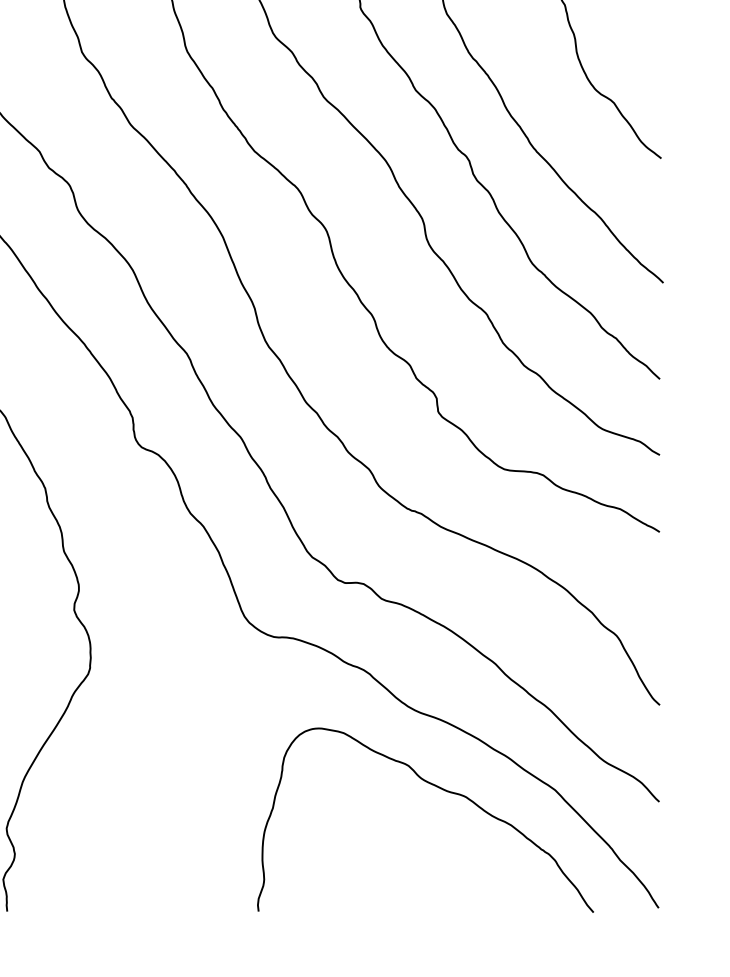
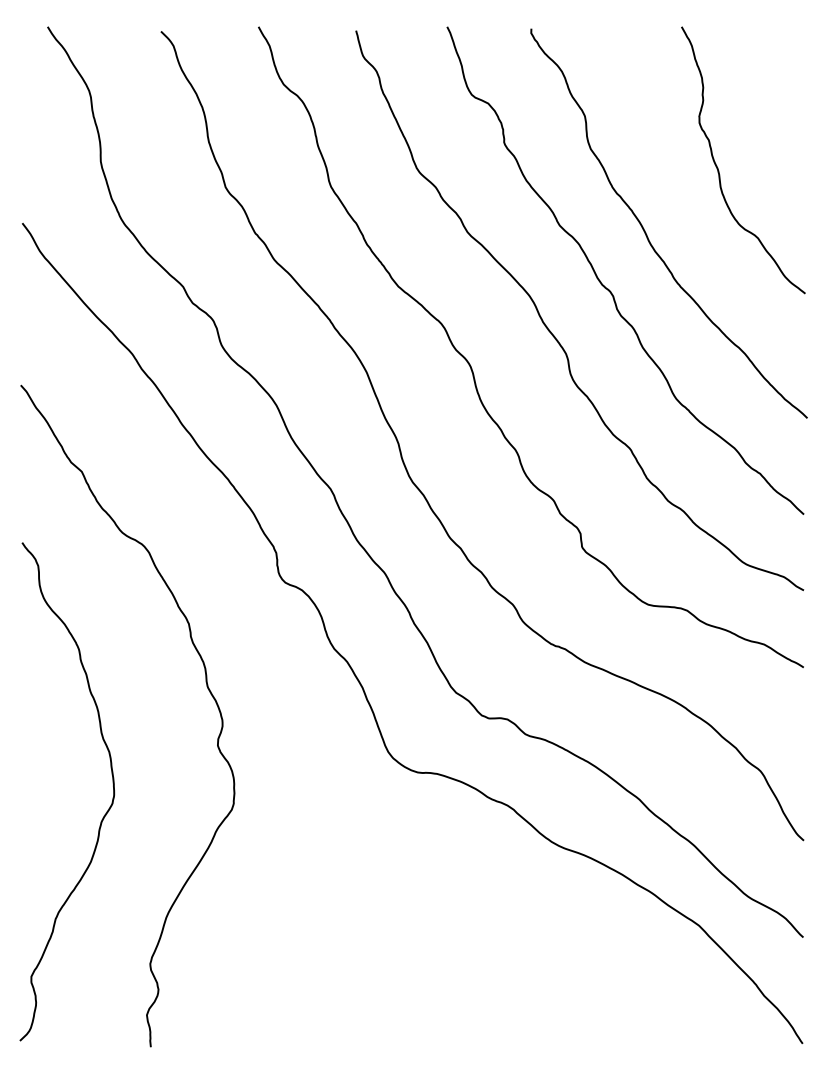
curve: (441, 789) -> (585, 925), removed

